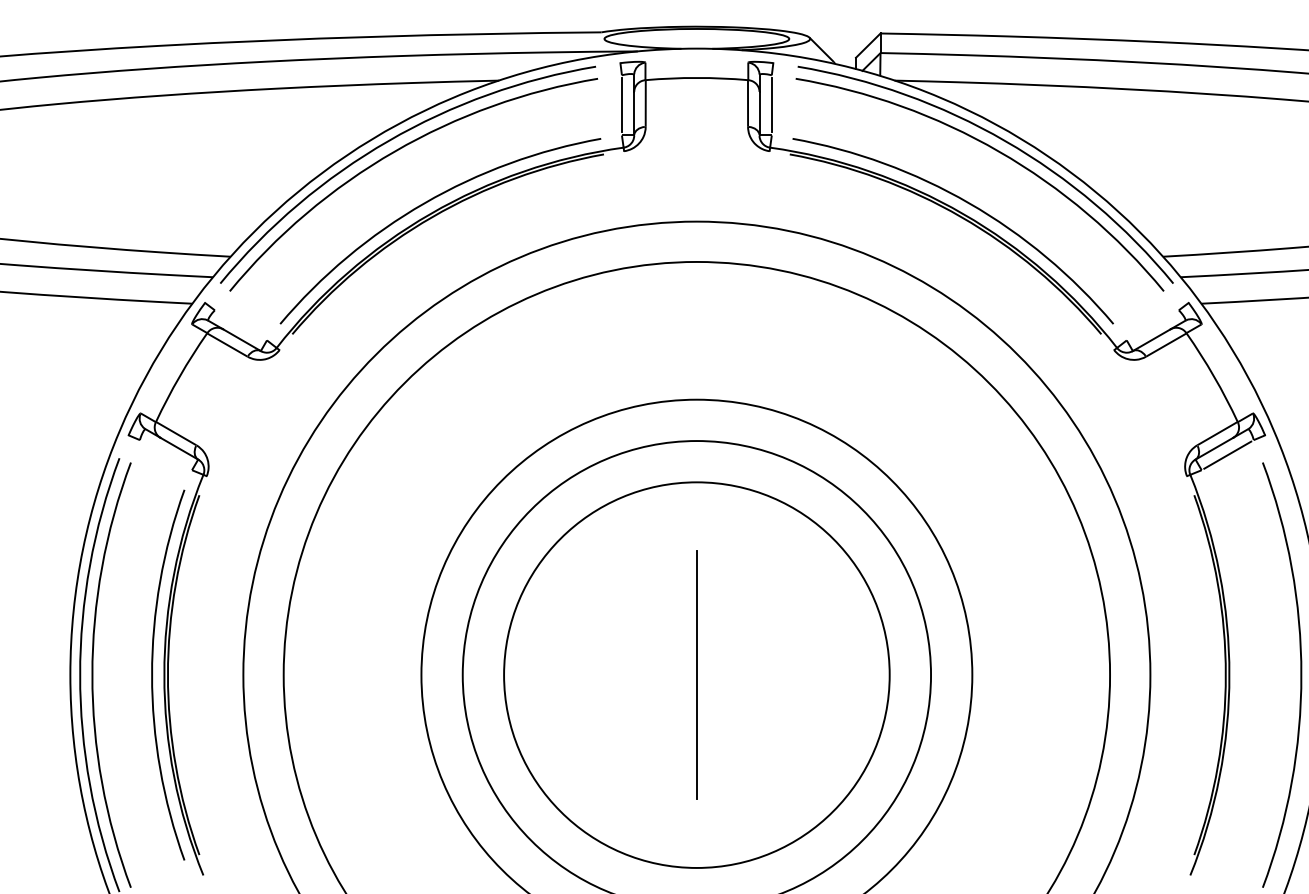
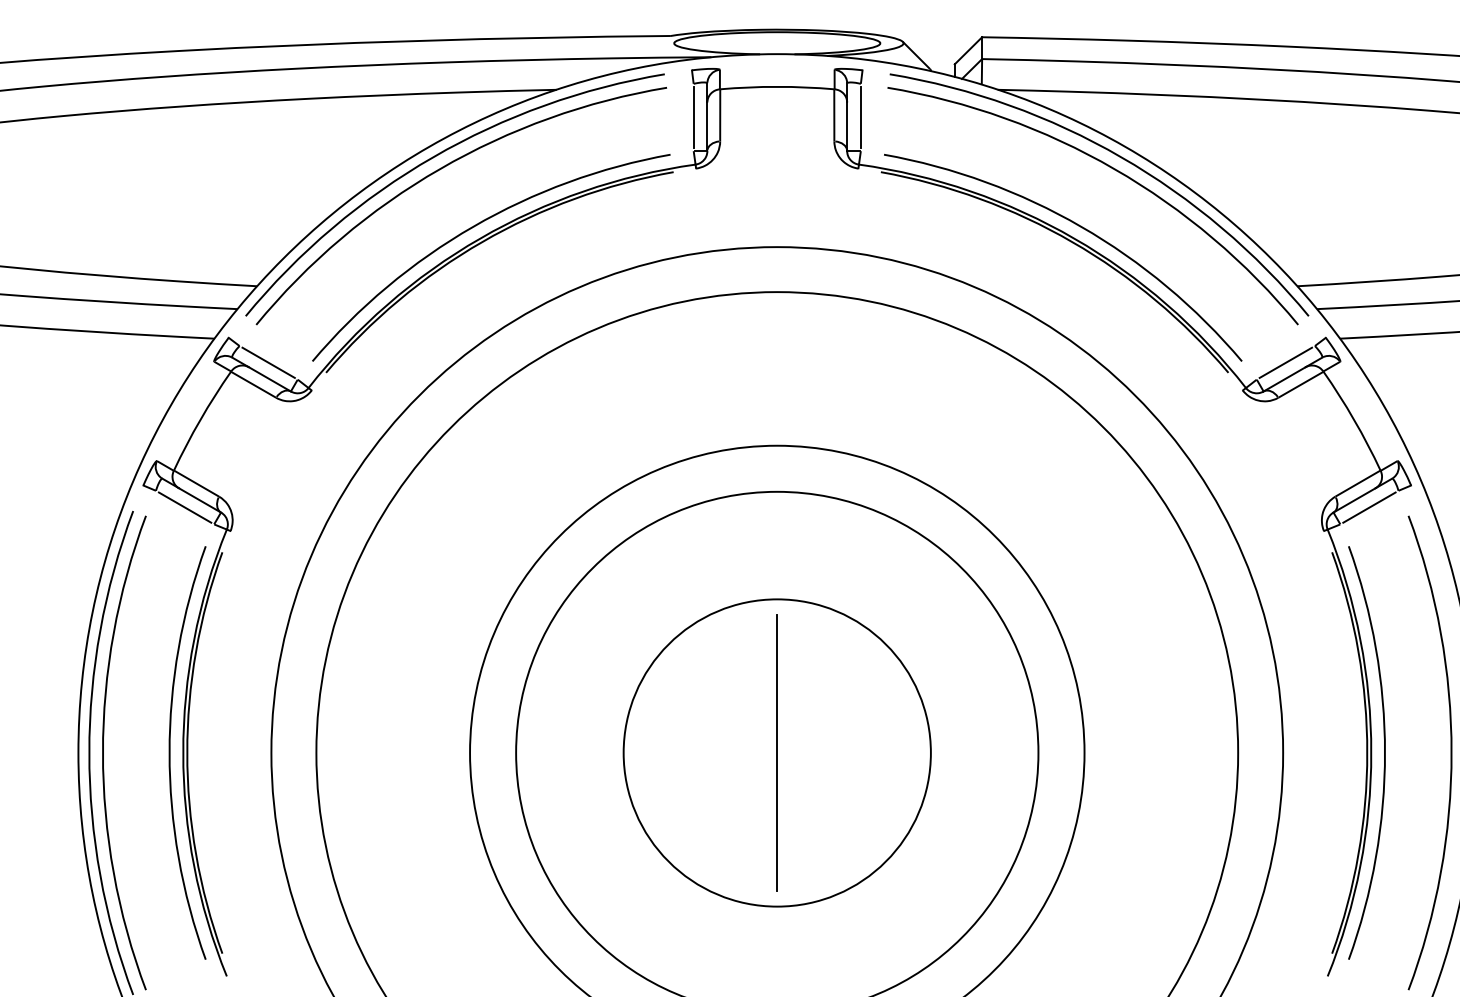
line: (240, 325) -> (268, 362), added
line: (1152, 325) -> (1285, 362), added
line: (165, 455) -> (184, 507), added
circle: (696, 674) -> (776, 752), size x0.71
arc: (1241, 674) -> (1384, 752), added

